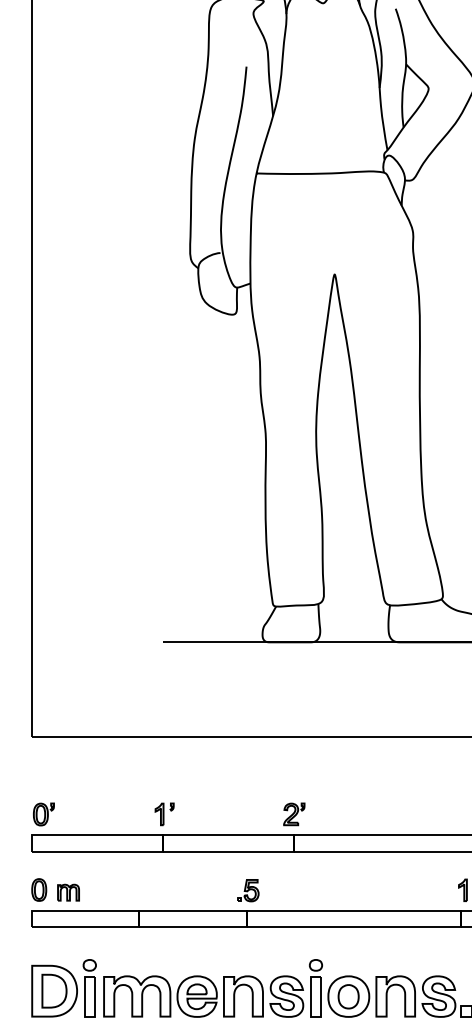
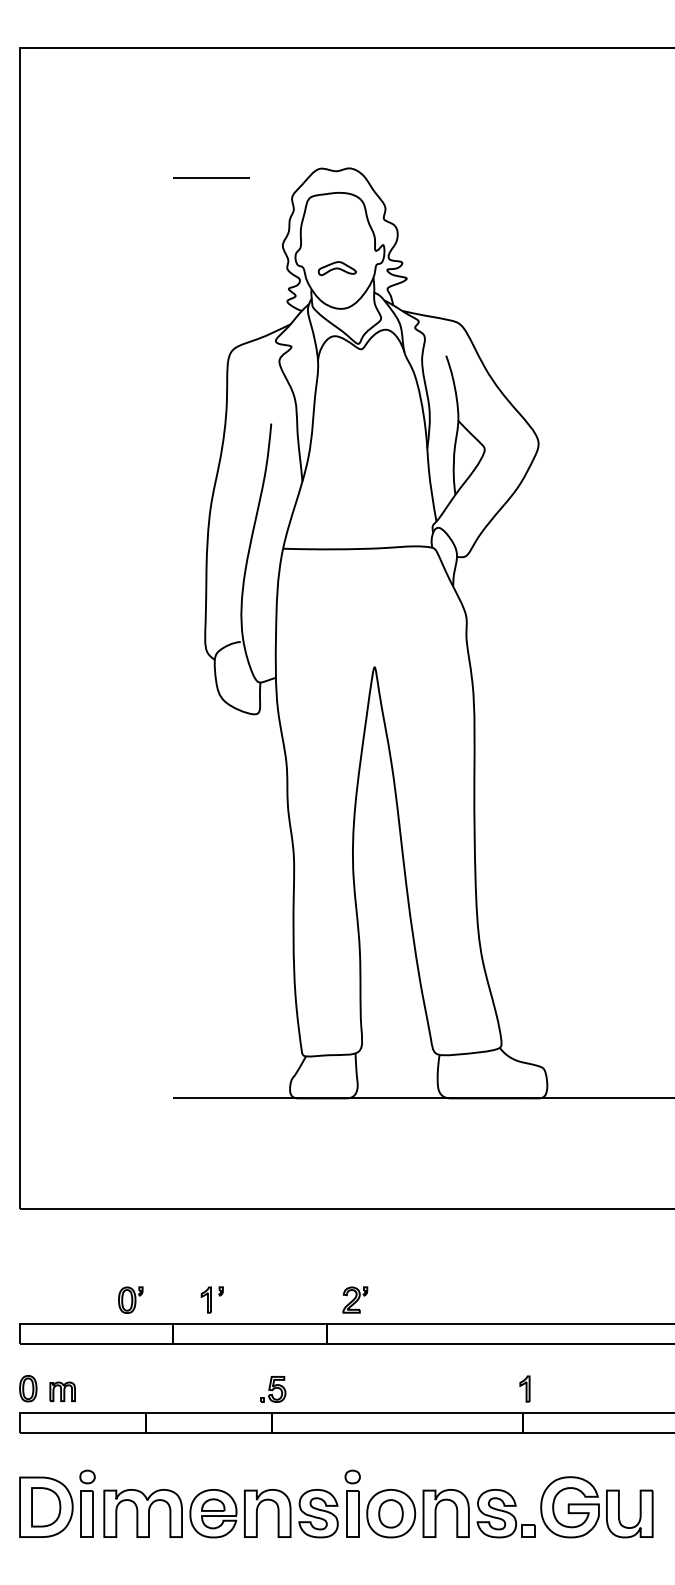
part: (43, 813) -> (130, 1299), moved
part: (163, 813) -> (211, 1299), moved
part: (294, 813) -> (355, 1299), moved

